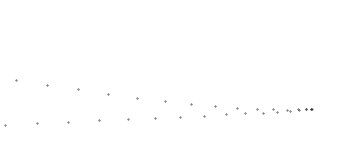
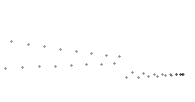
part: (258, 110) -> (154, 74), moved

